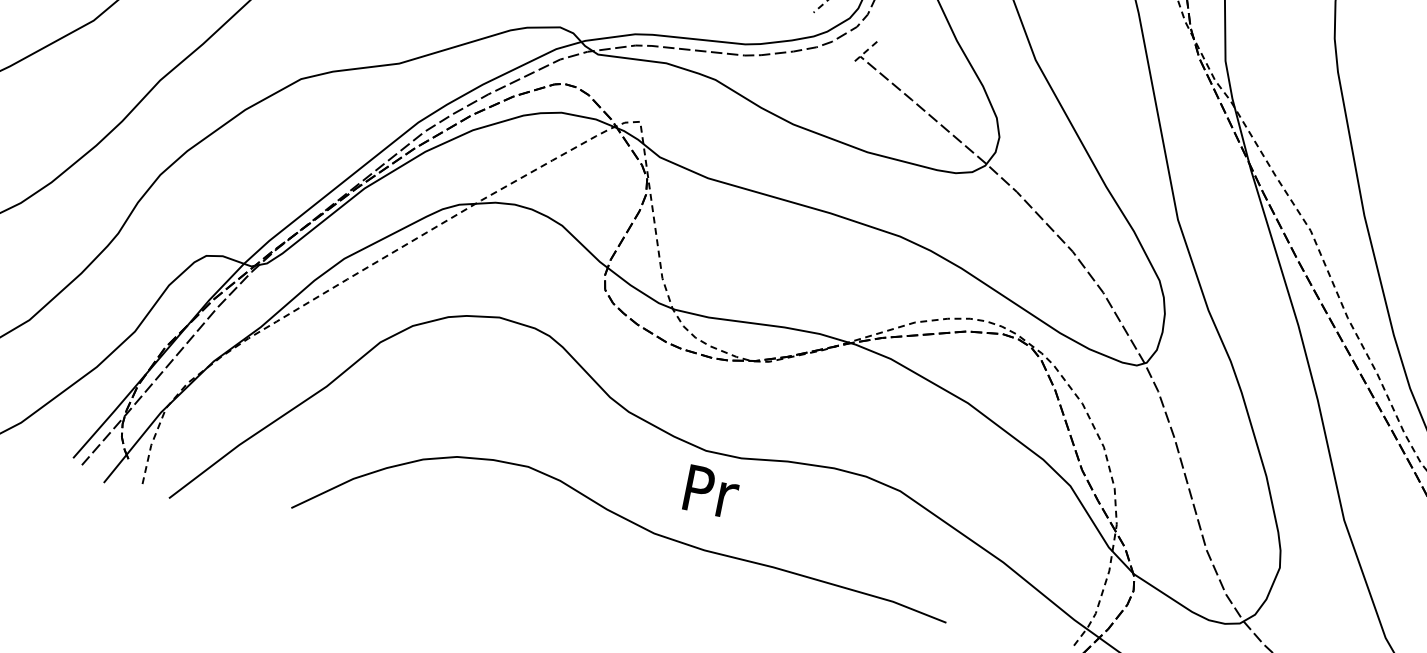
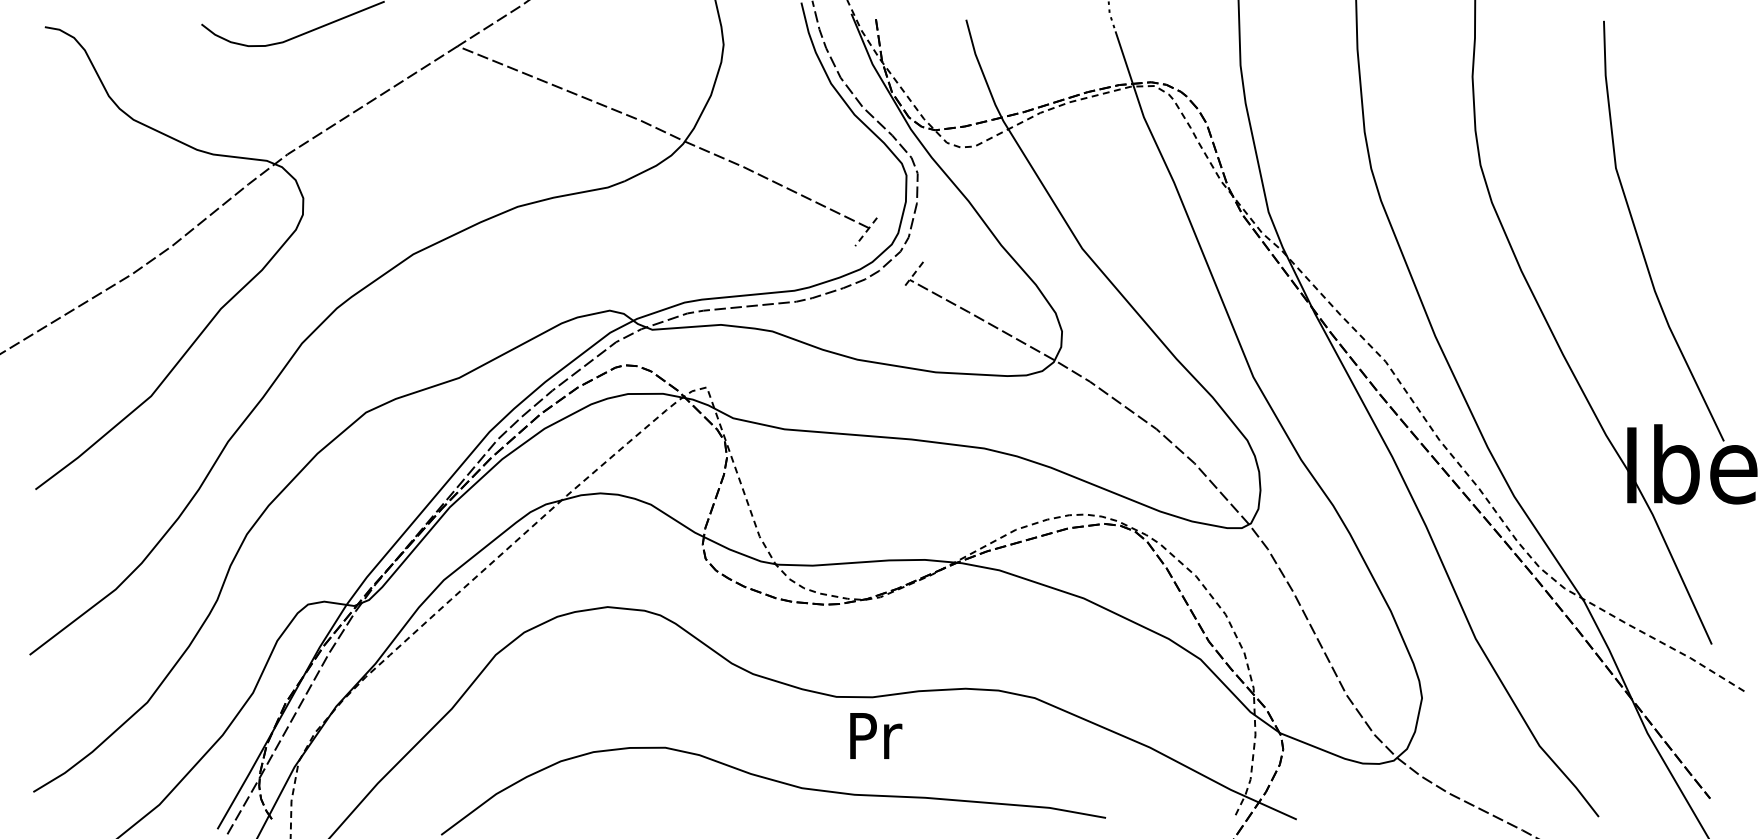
text: (712, 491) -> (876, 735), moved

